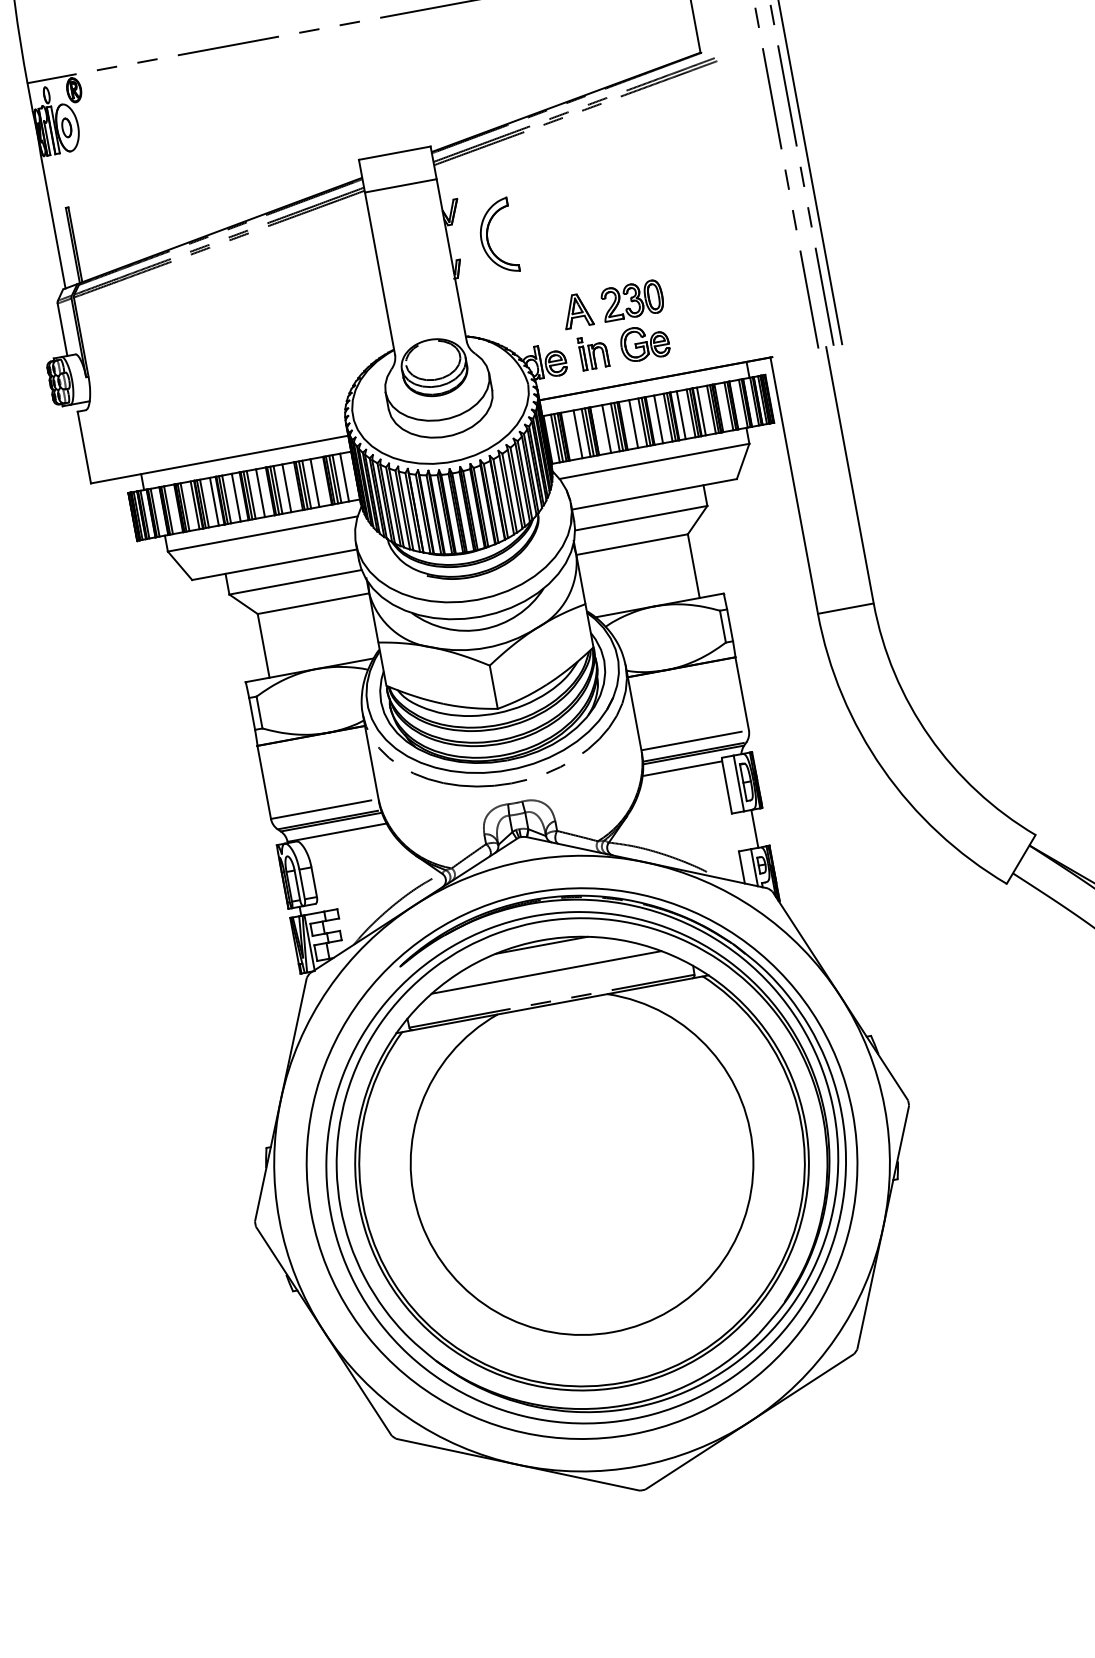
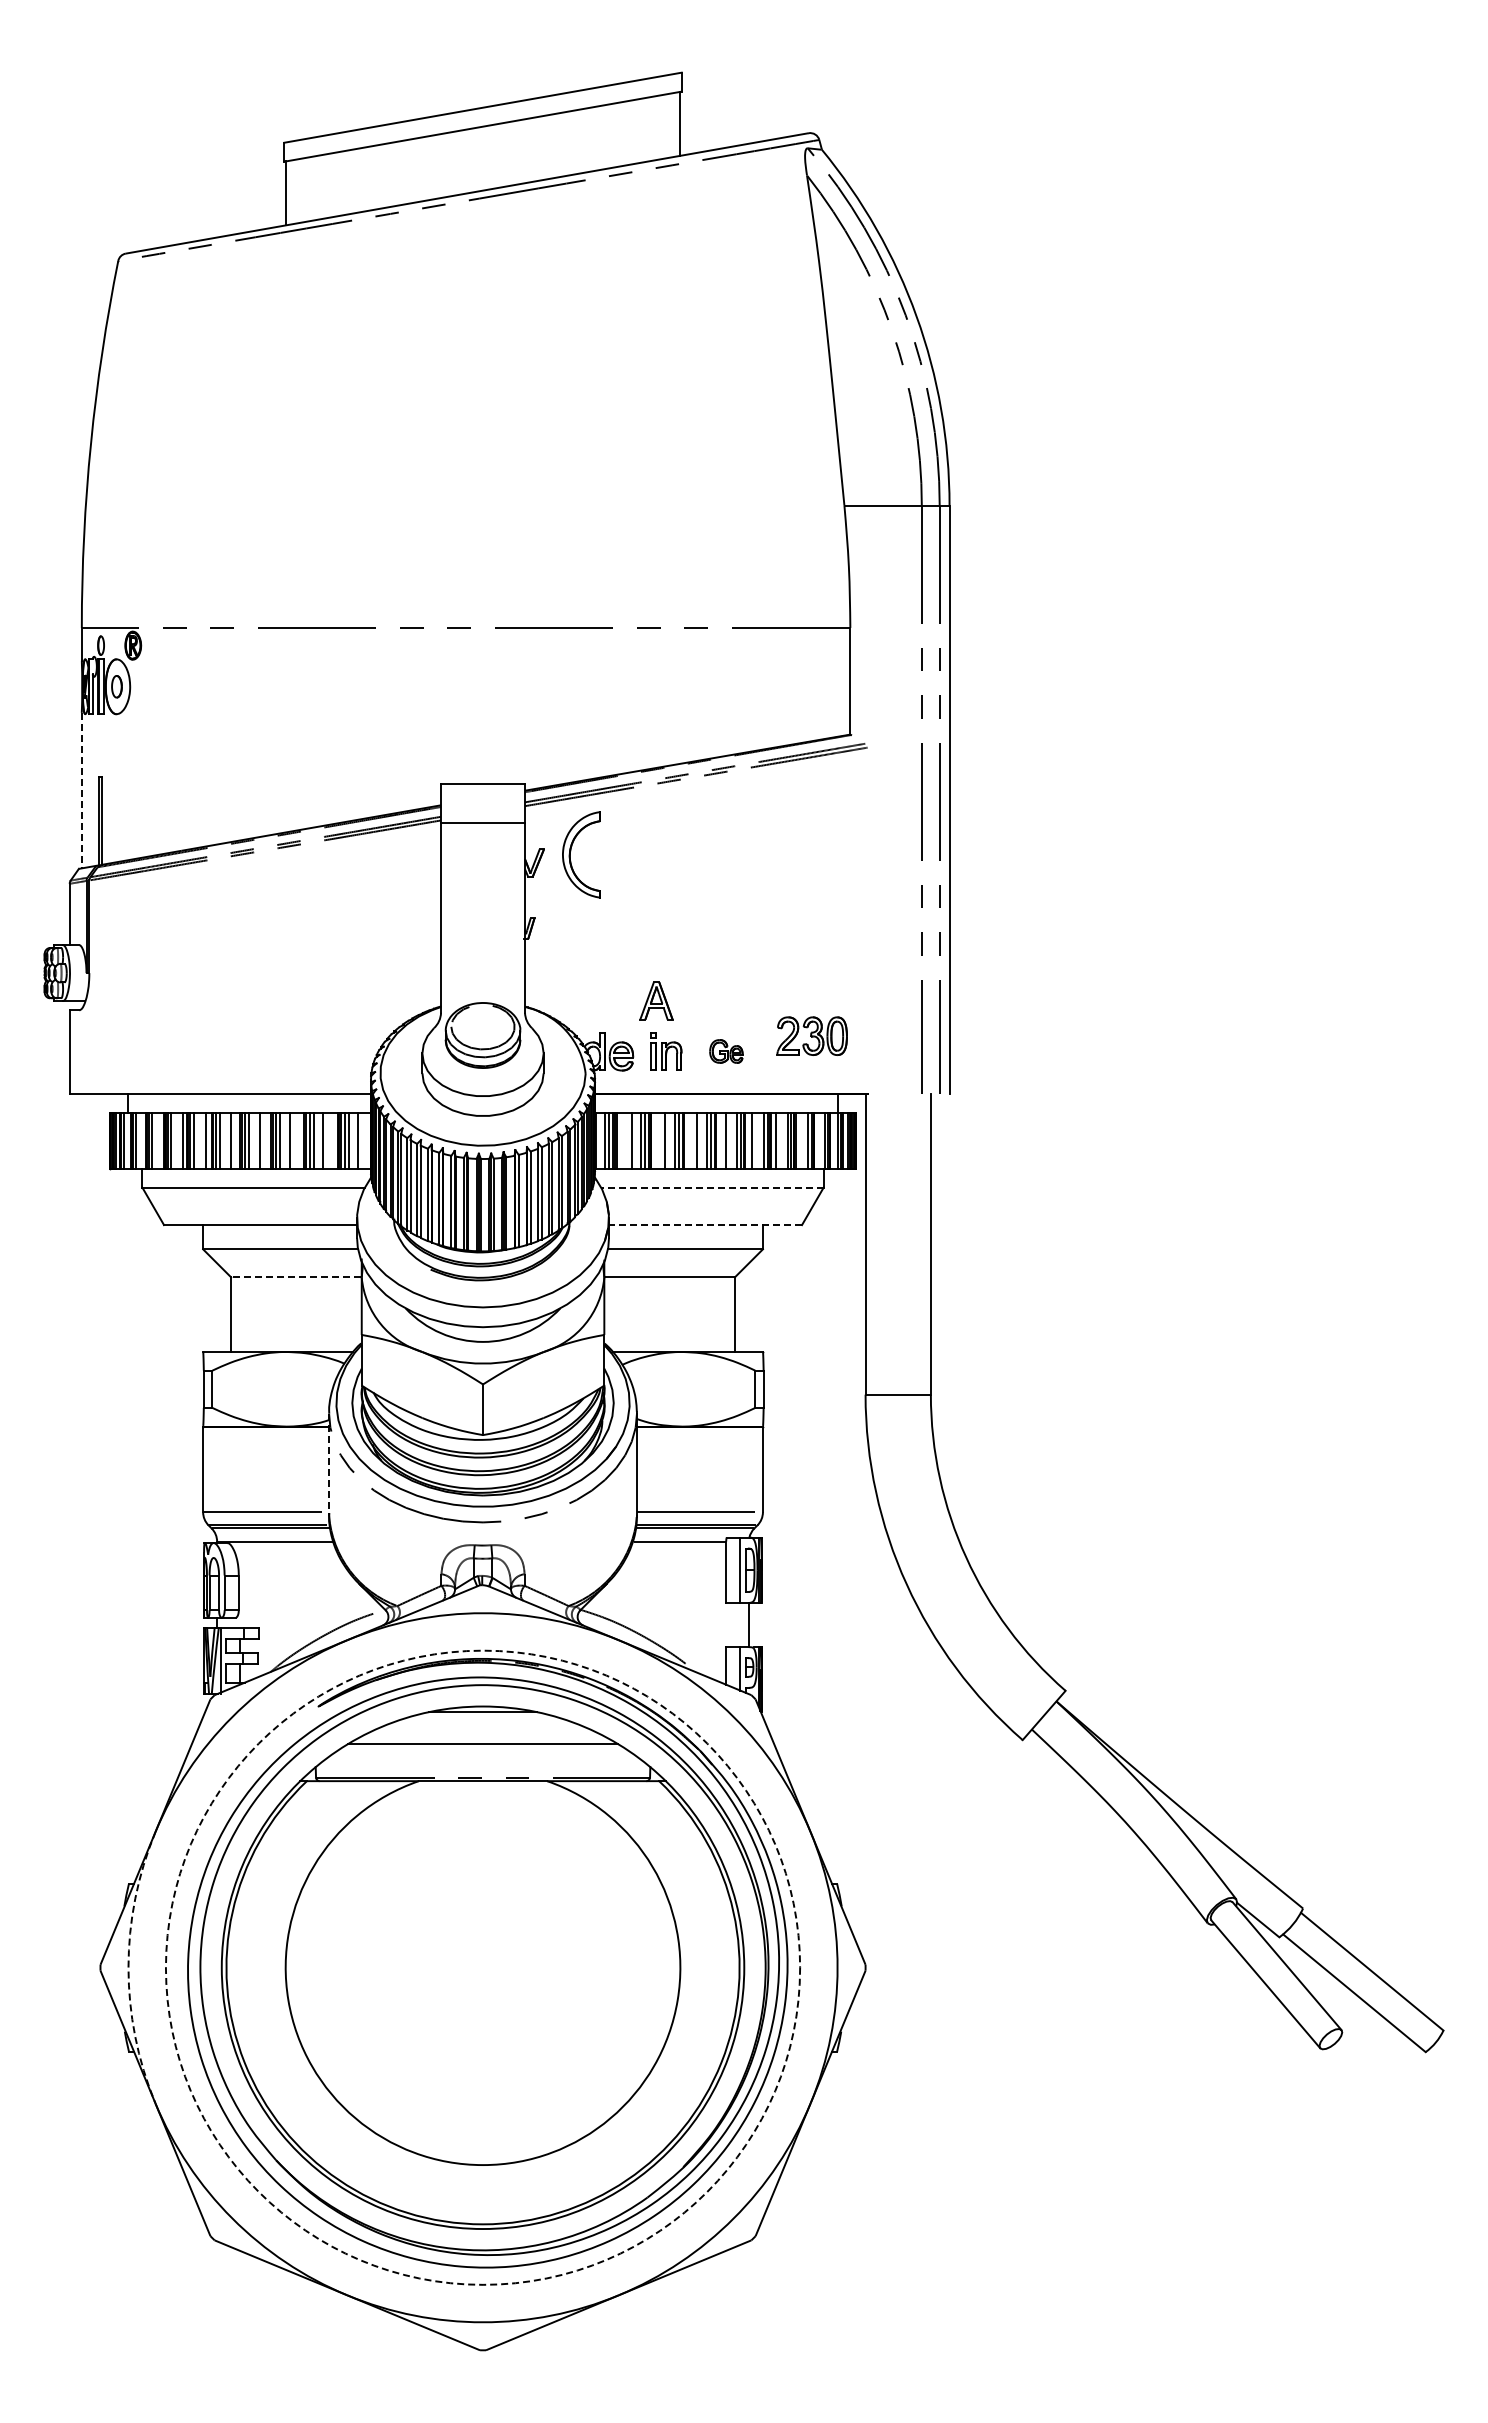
line: (52, 222) -> (81, 790), solid -> dashed
part: (488, 235) -> (571, 851), moved
part: (631, 300) -> (811, 1035), moved
part: (644, 342) -> (726, 1051), size x0.6
line: (653, 461) -> (711, 1187), solid -> dashed
line: (654, 494) -> (705, 1225), solid -> dashed
line: (313, 603) -> (296, 1277), solid -> dashed
line: (371, 759) -> (329, 1465), solid -> dashed
circle: (581, 1163) -> (482, 1967), solid -> dashed
arc: (279, 1219) -> (128, 1967), solid -> dashed

